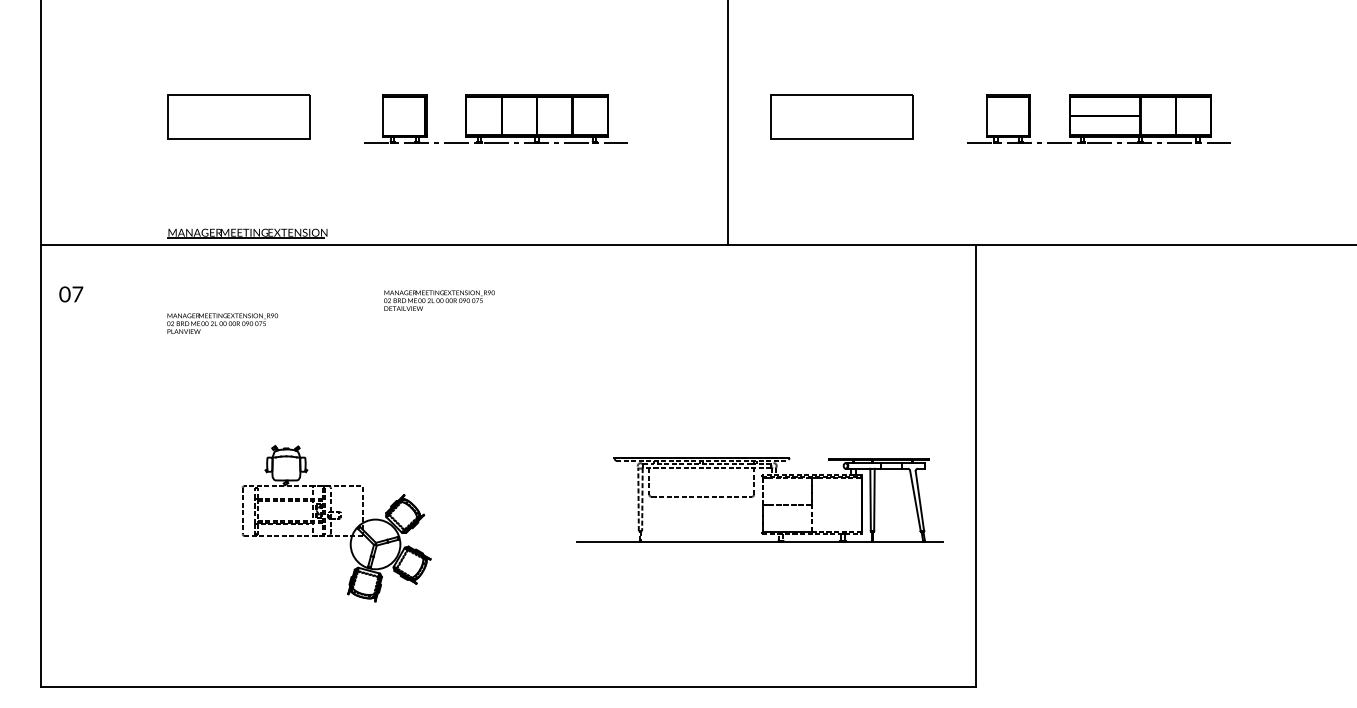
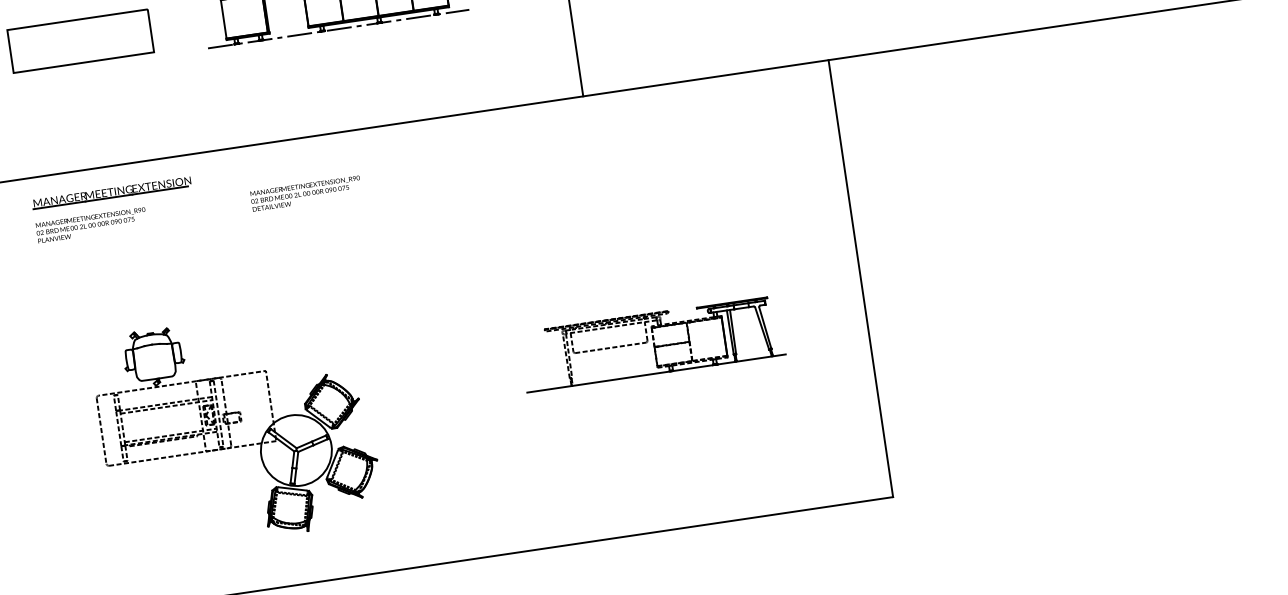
part: (247, 233) -> (111, 192), moved
text: (222, 323) -> (91, 225), moved
part: (759, 499) -> (651, 343), size x0.71
part: (336, 523) -> (236, 429), size x1.43

